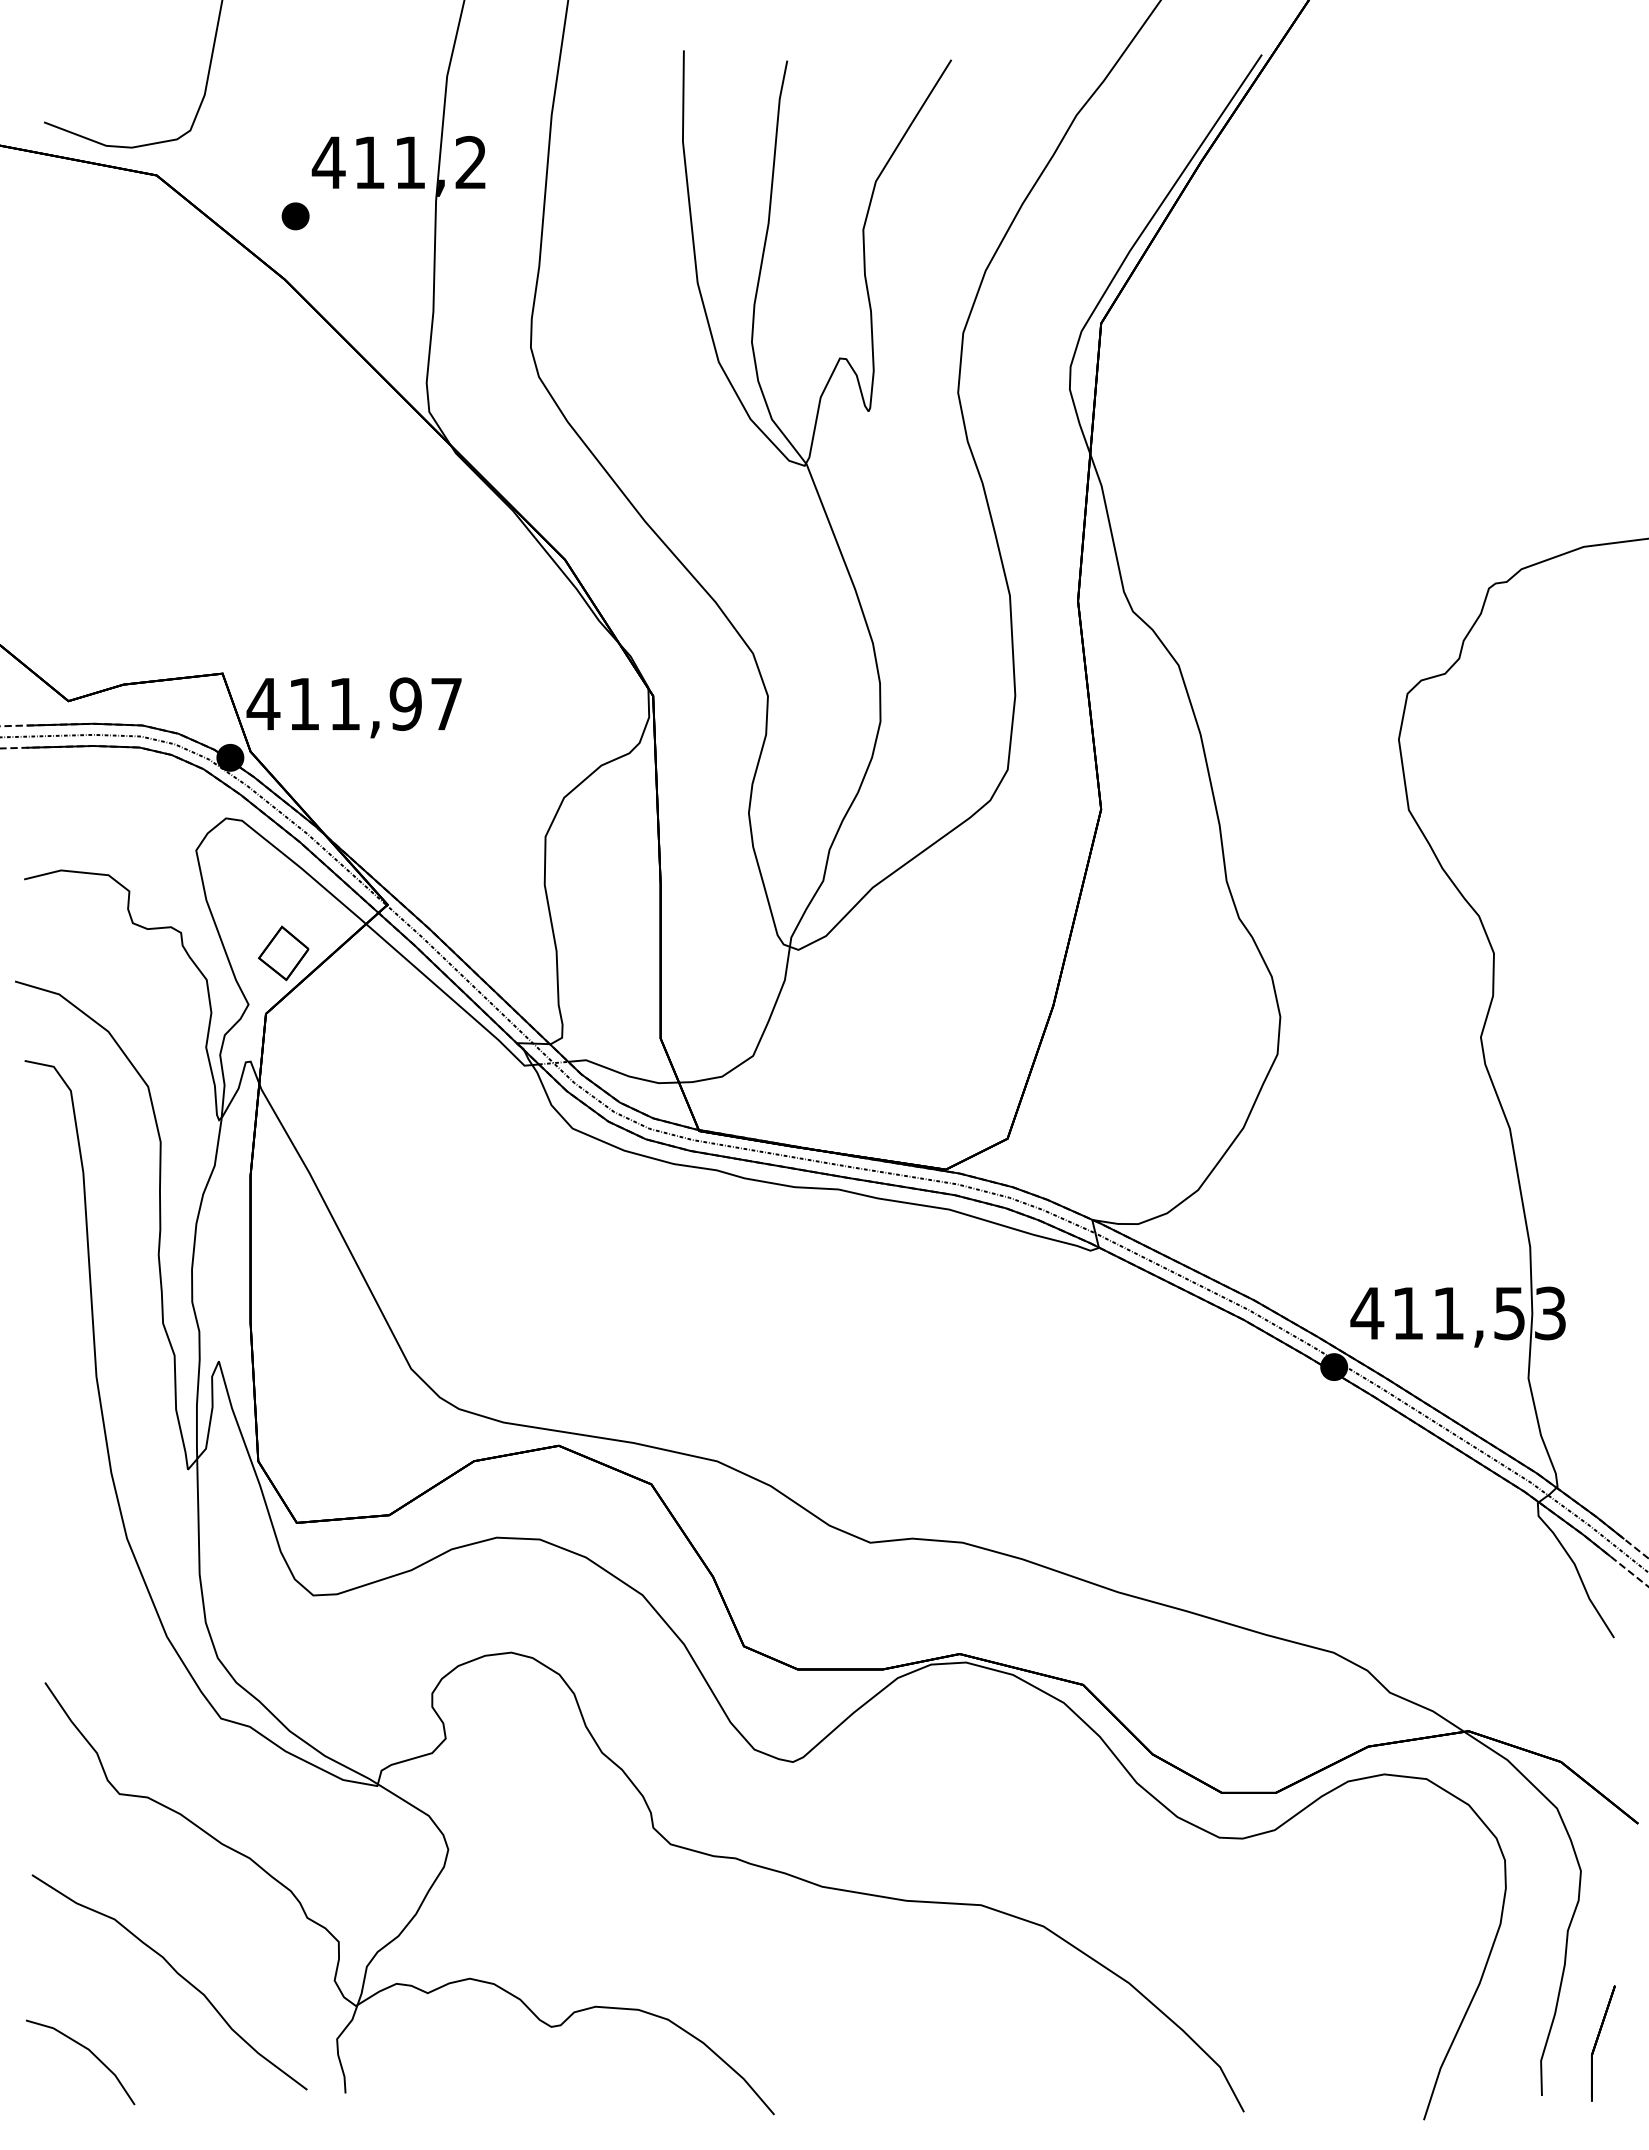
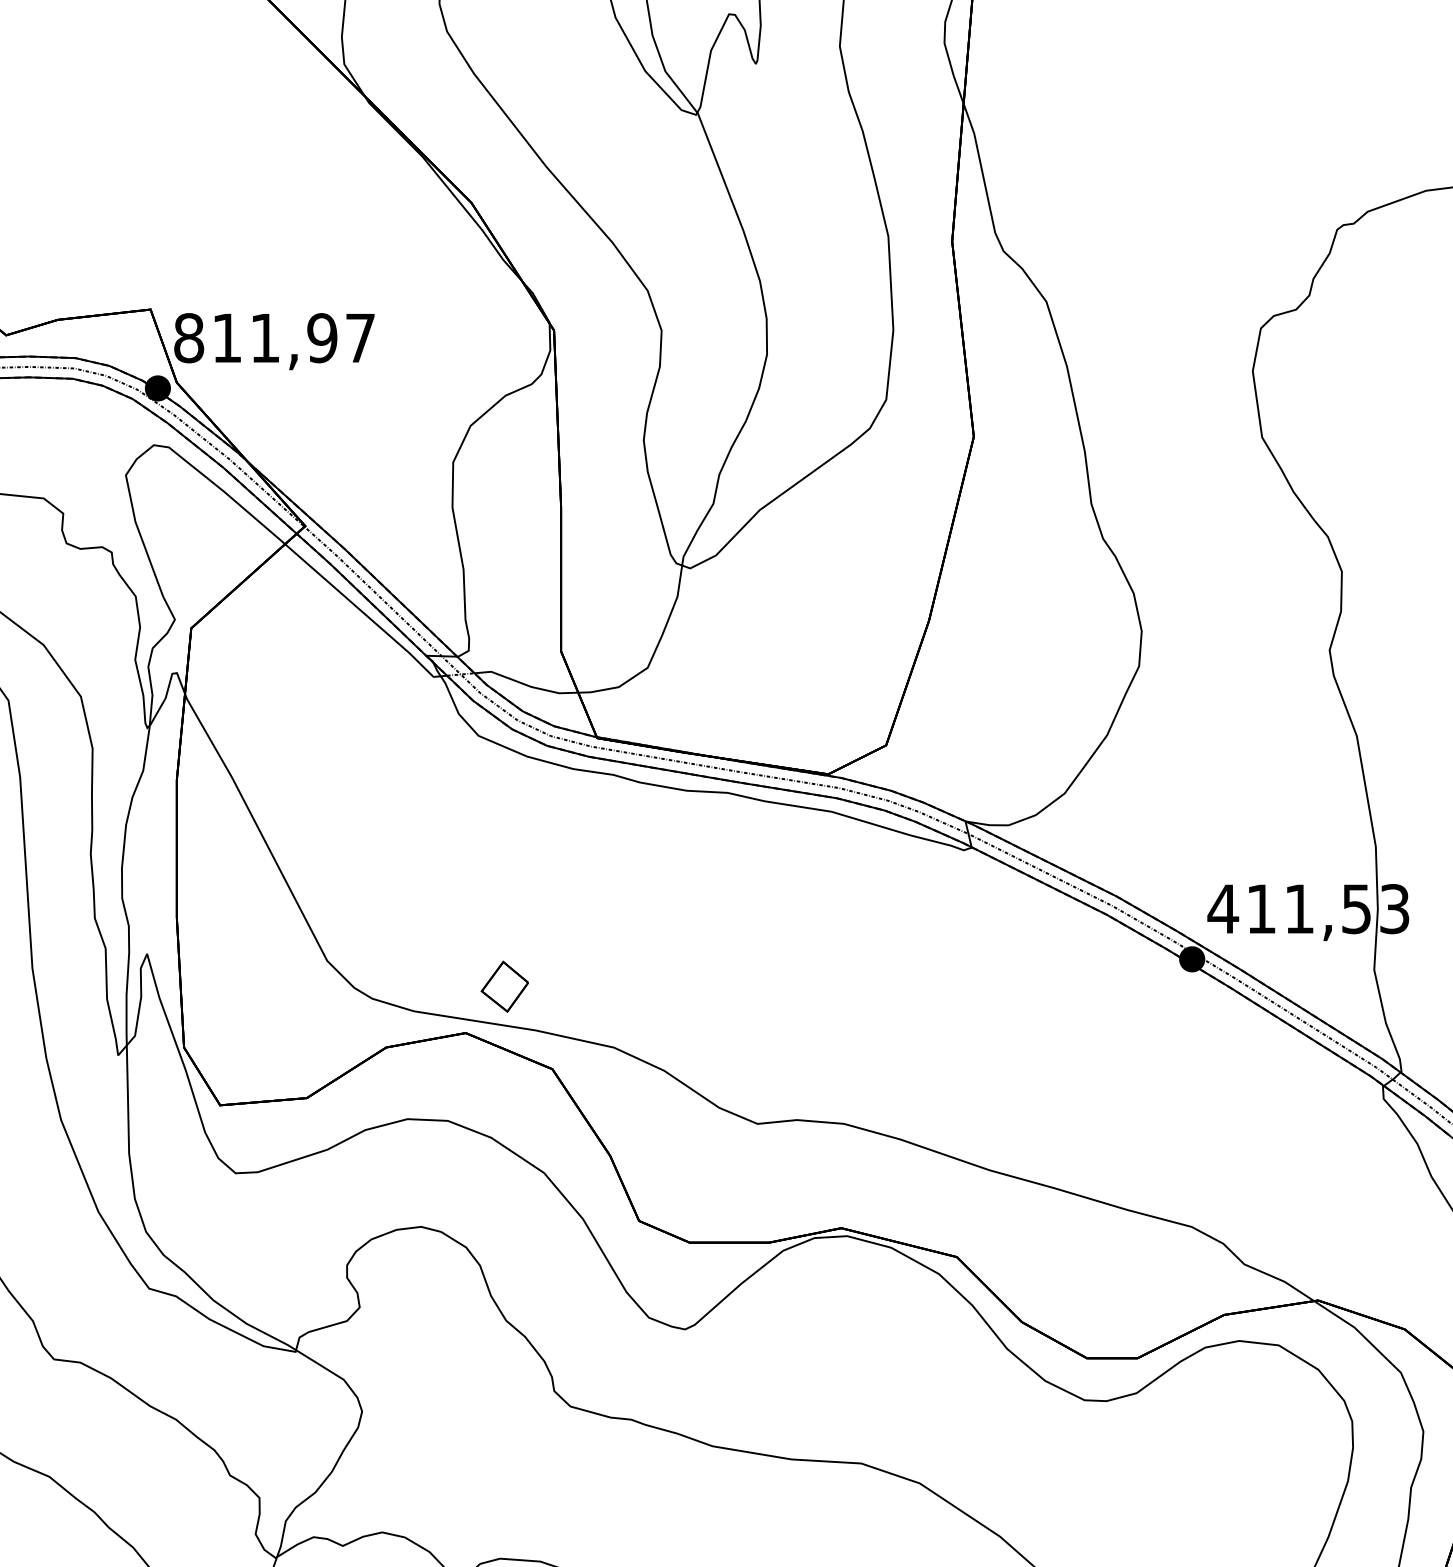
text: (263, 704) -> (188, 338), 411,97 -> 811,97
part: (283, 953) -> (504, 986), moved

